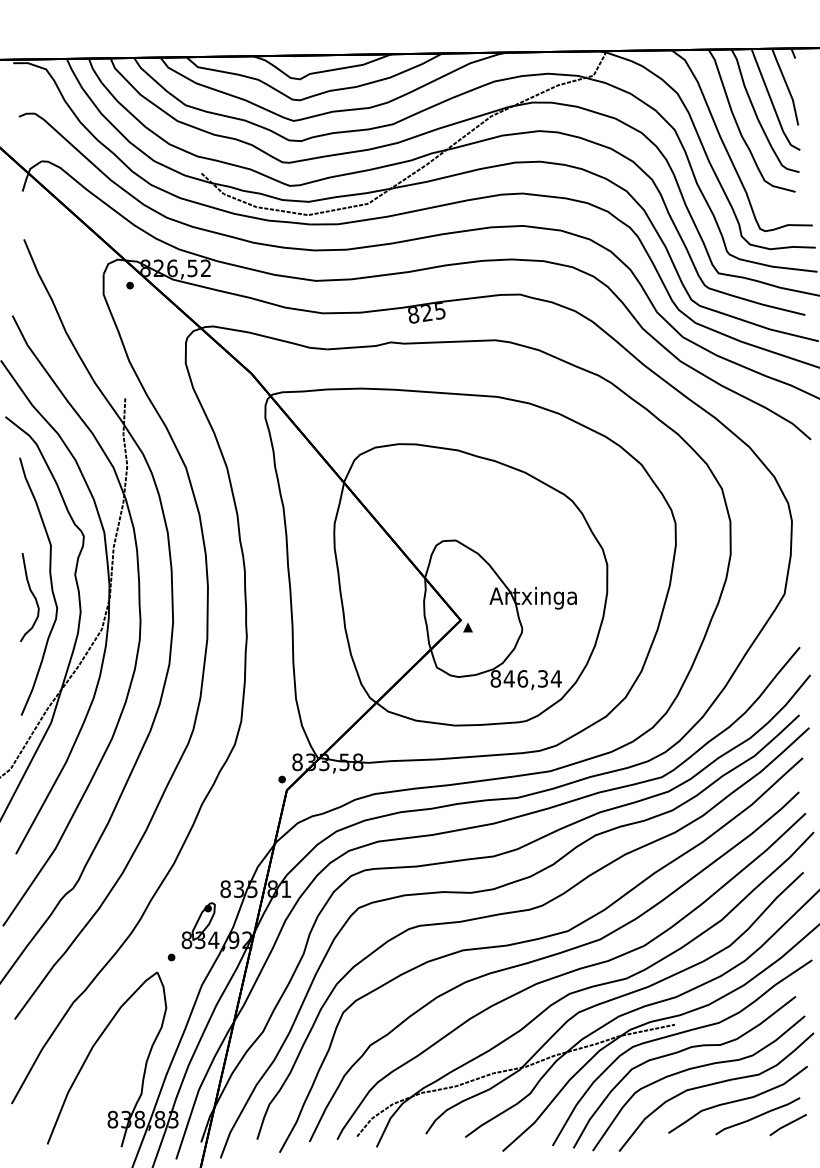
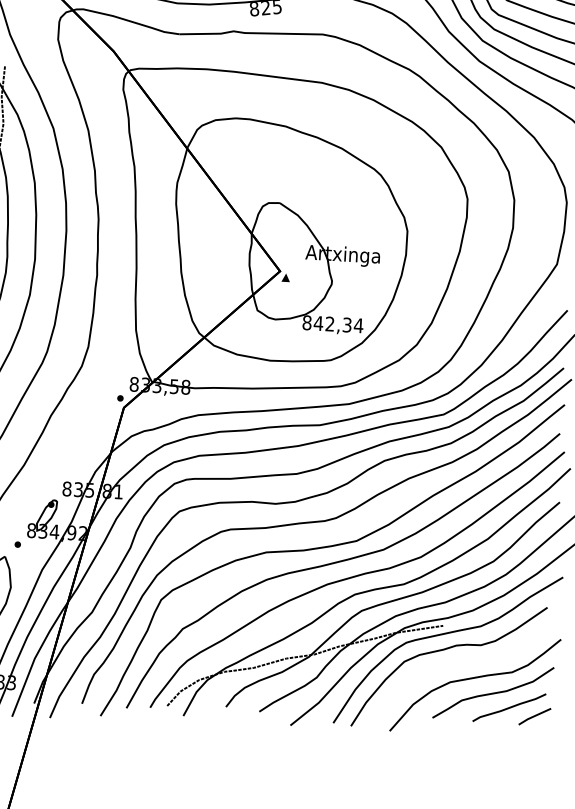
text: (522, 678) -> (329, 323), 846,34 -> 842,34
curve: (697, 1068) -> (460, 664), removed

